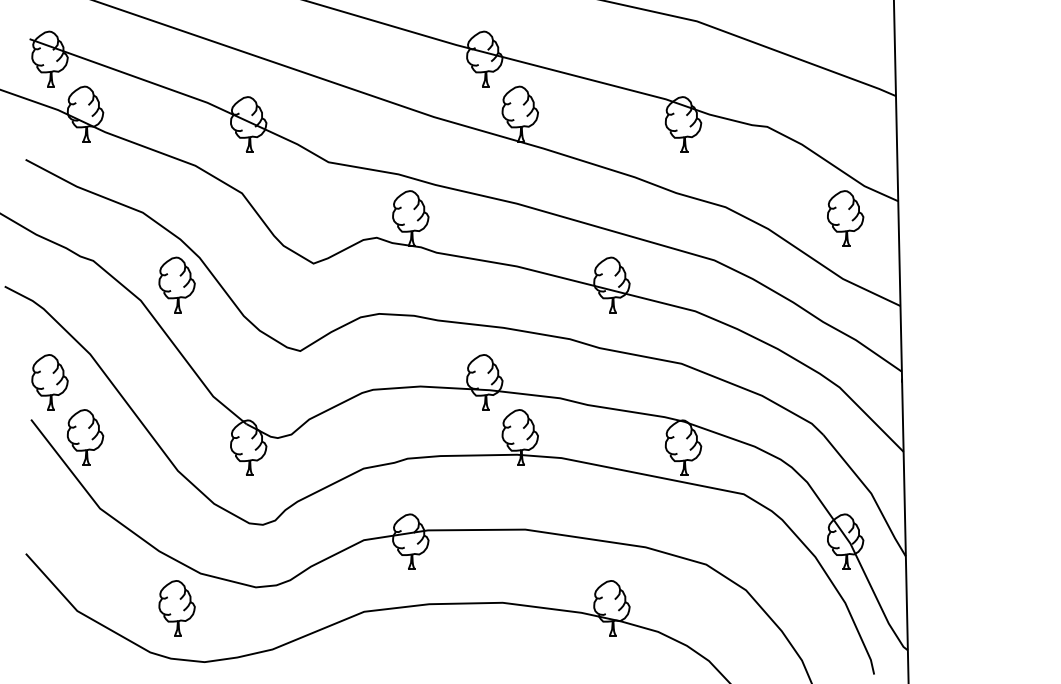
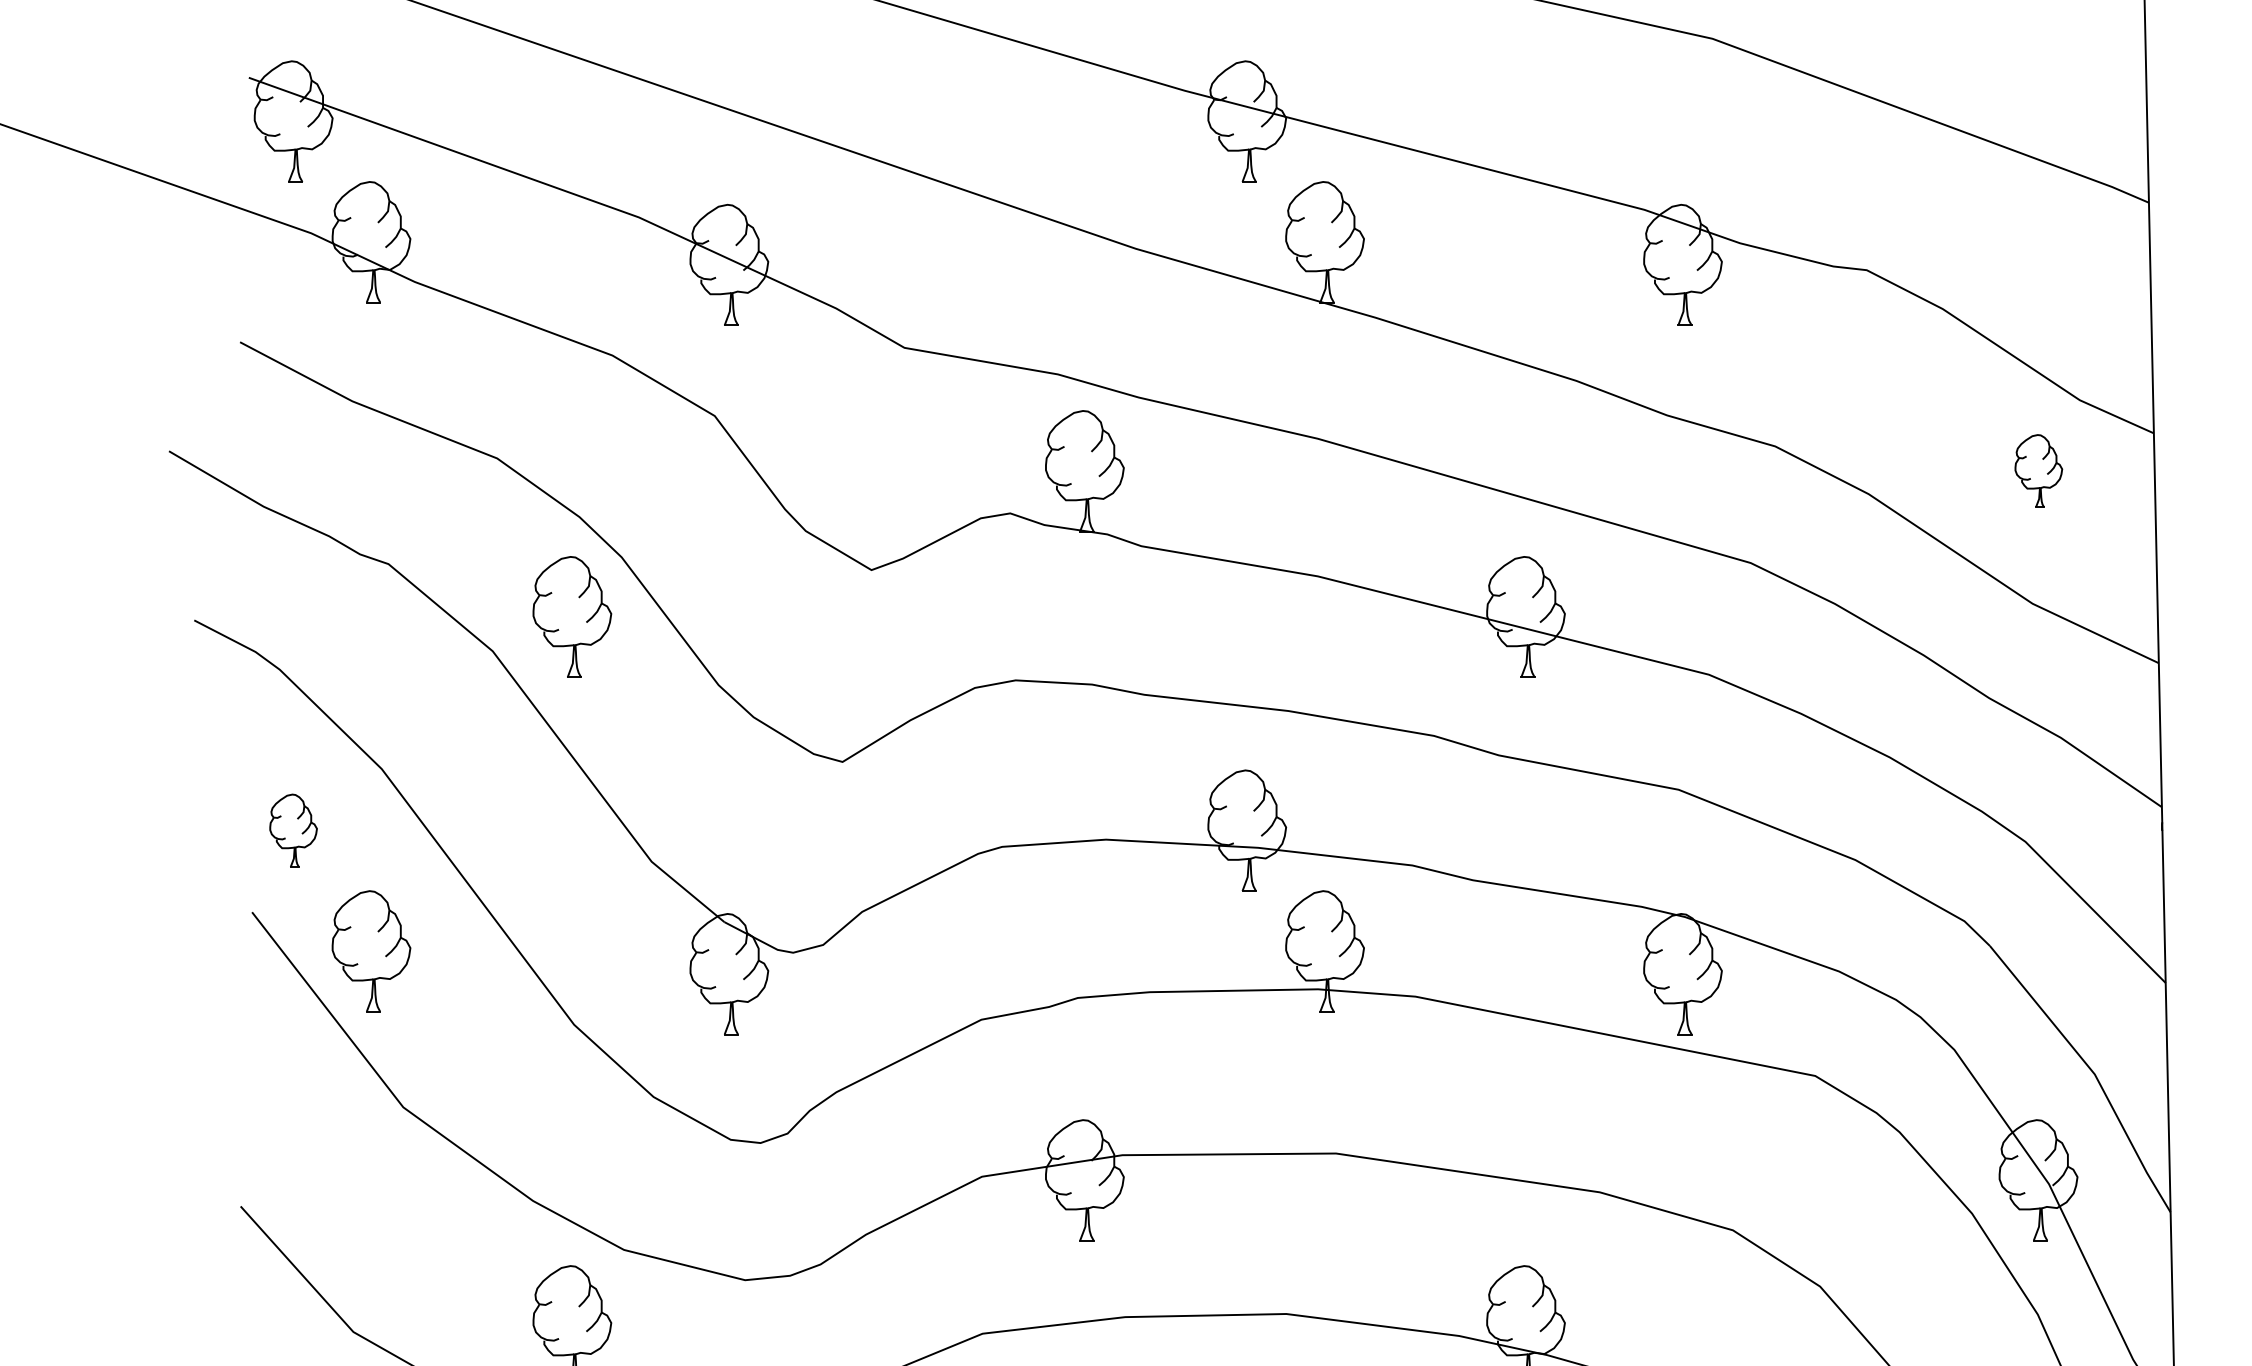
part: (845, 218) -> (2038, 471), size x0.6
part: (49, 382) -> (292, 830), size x0.6

